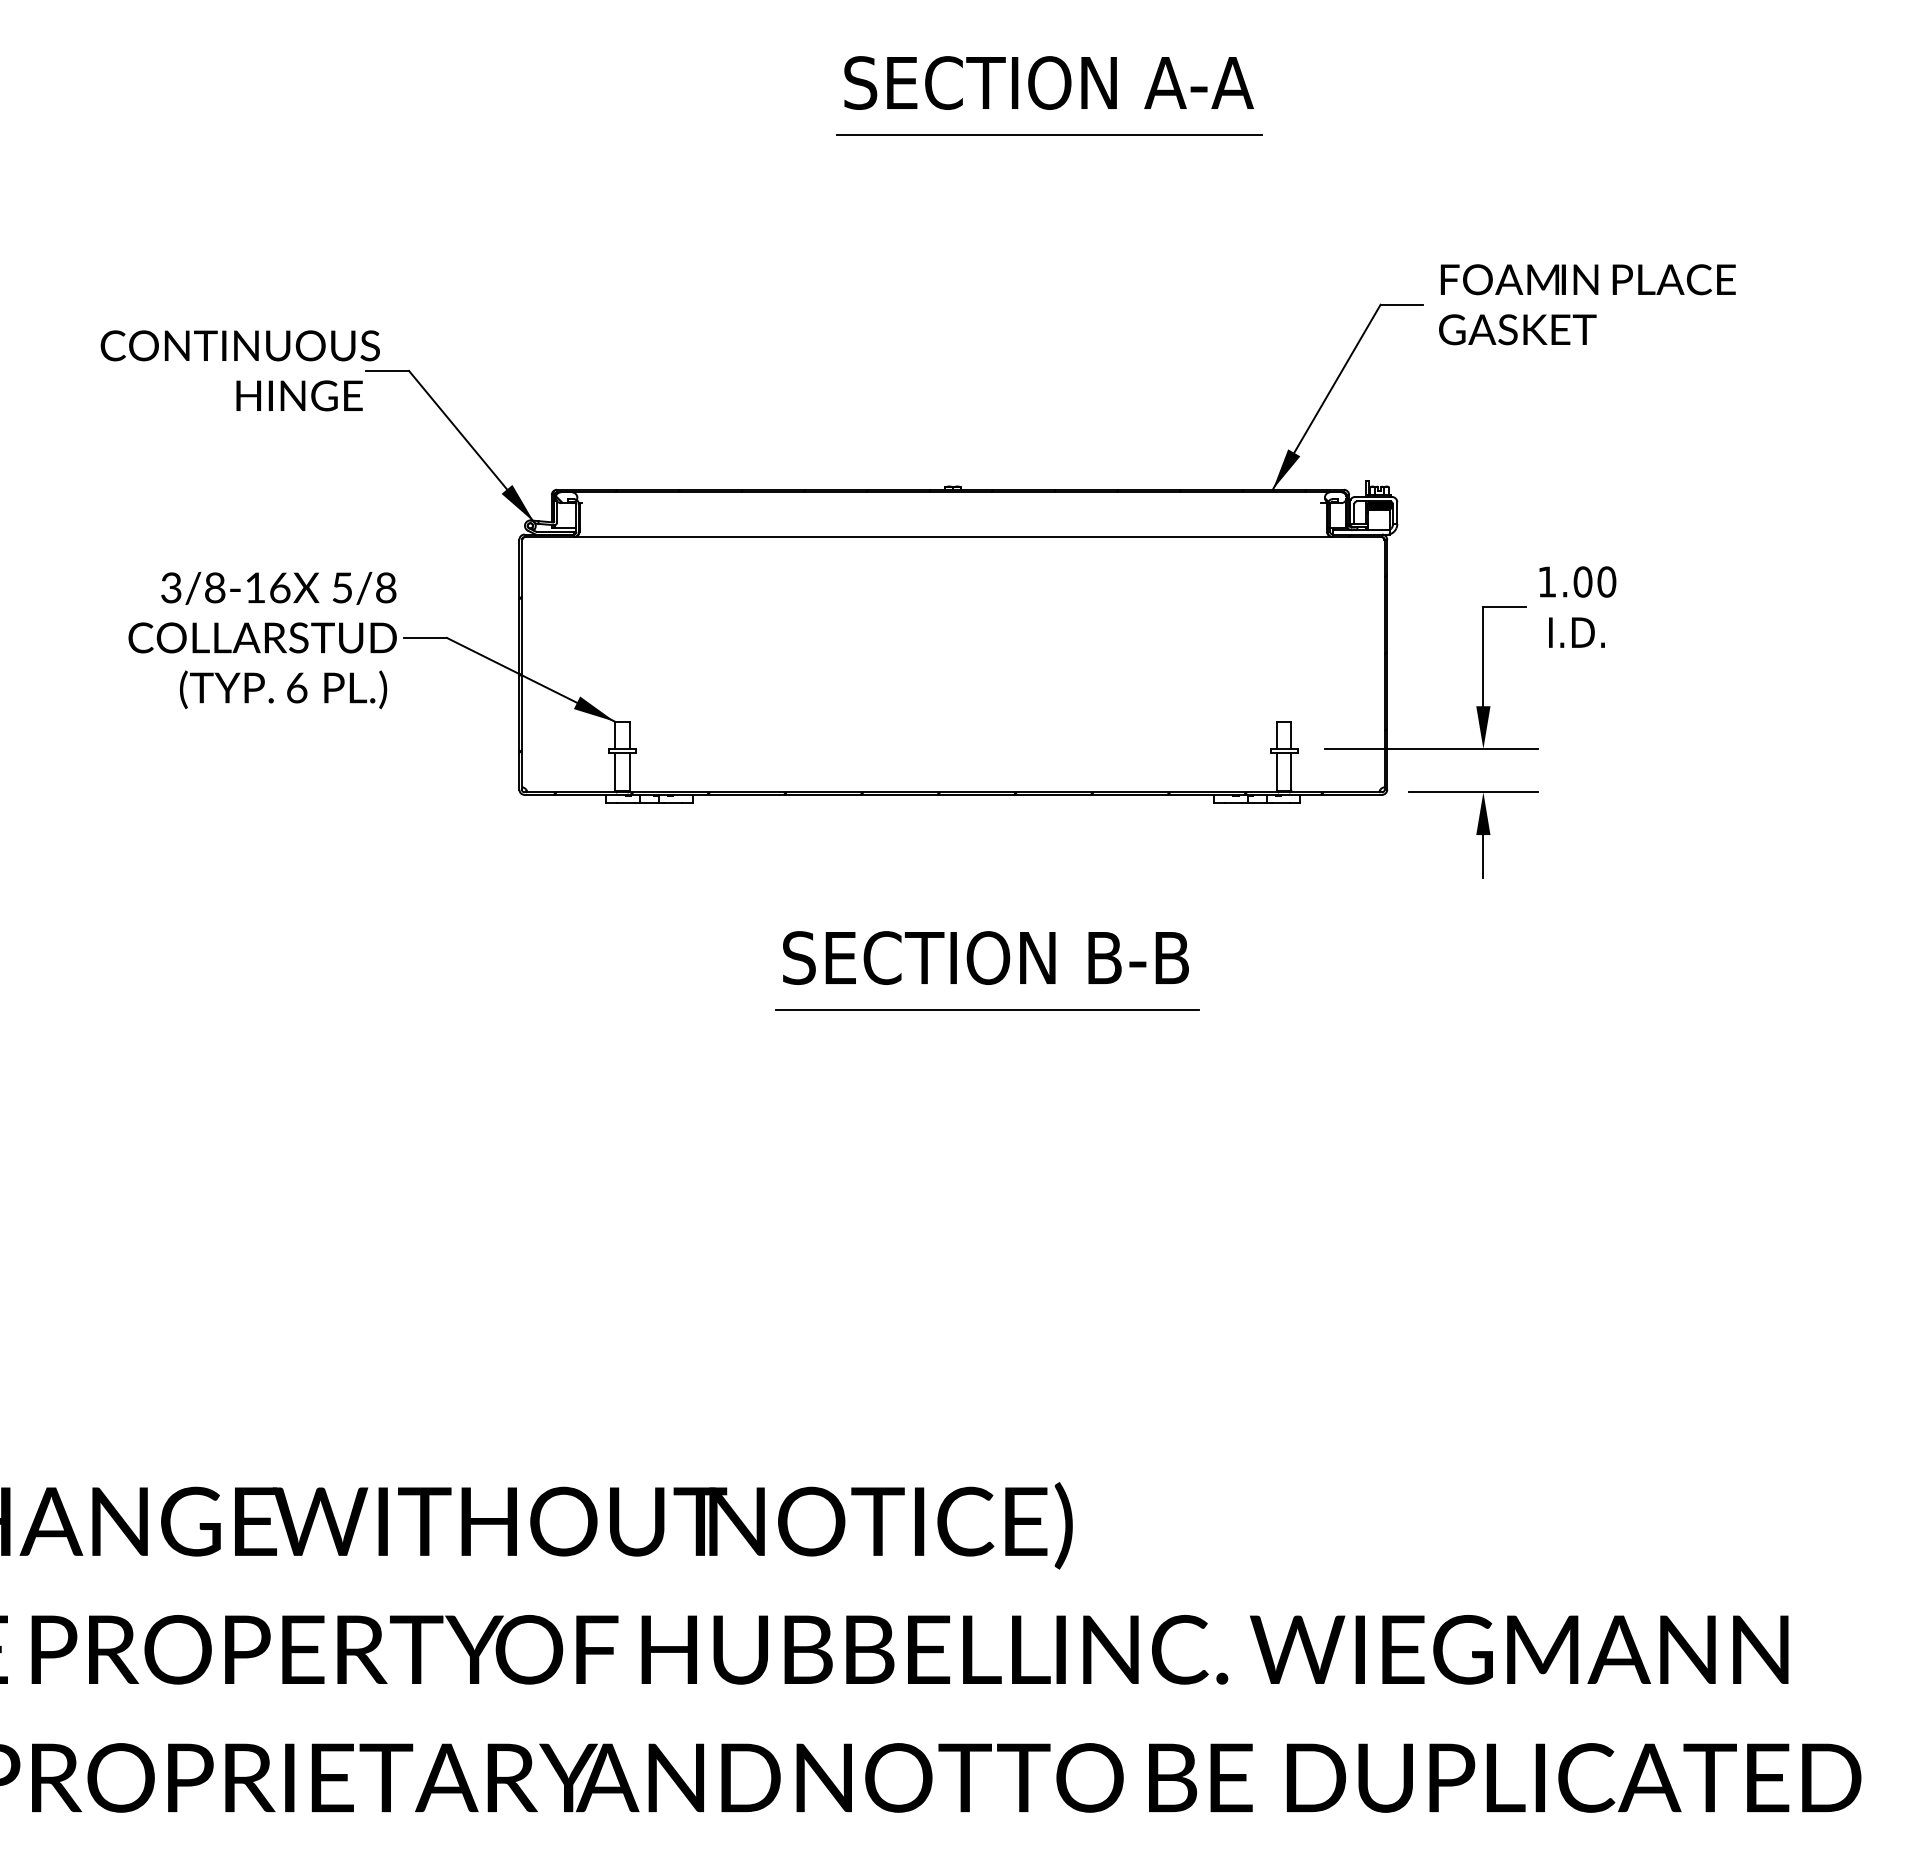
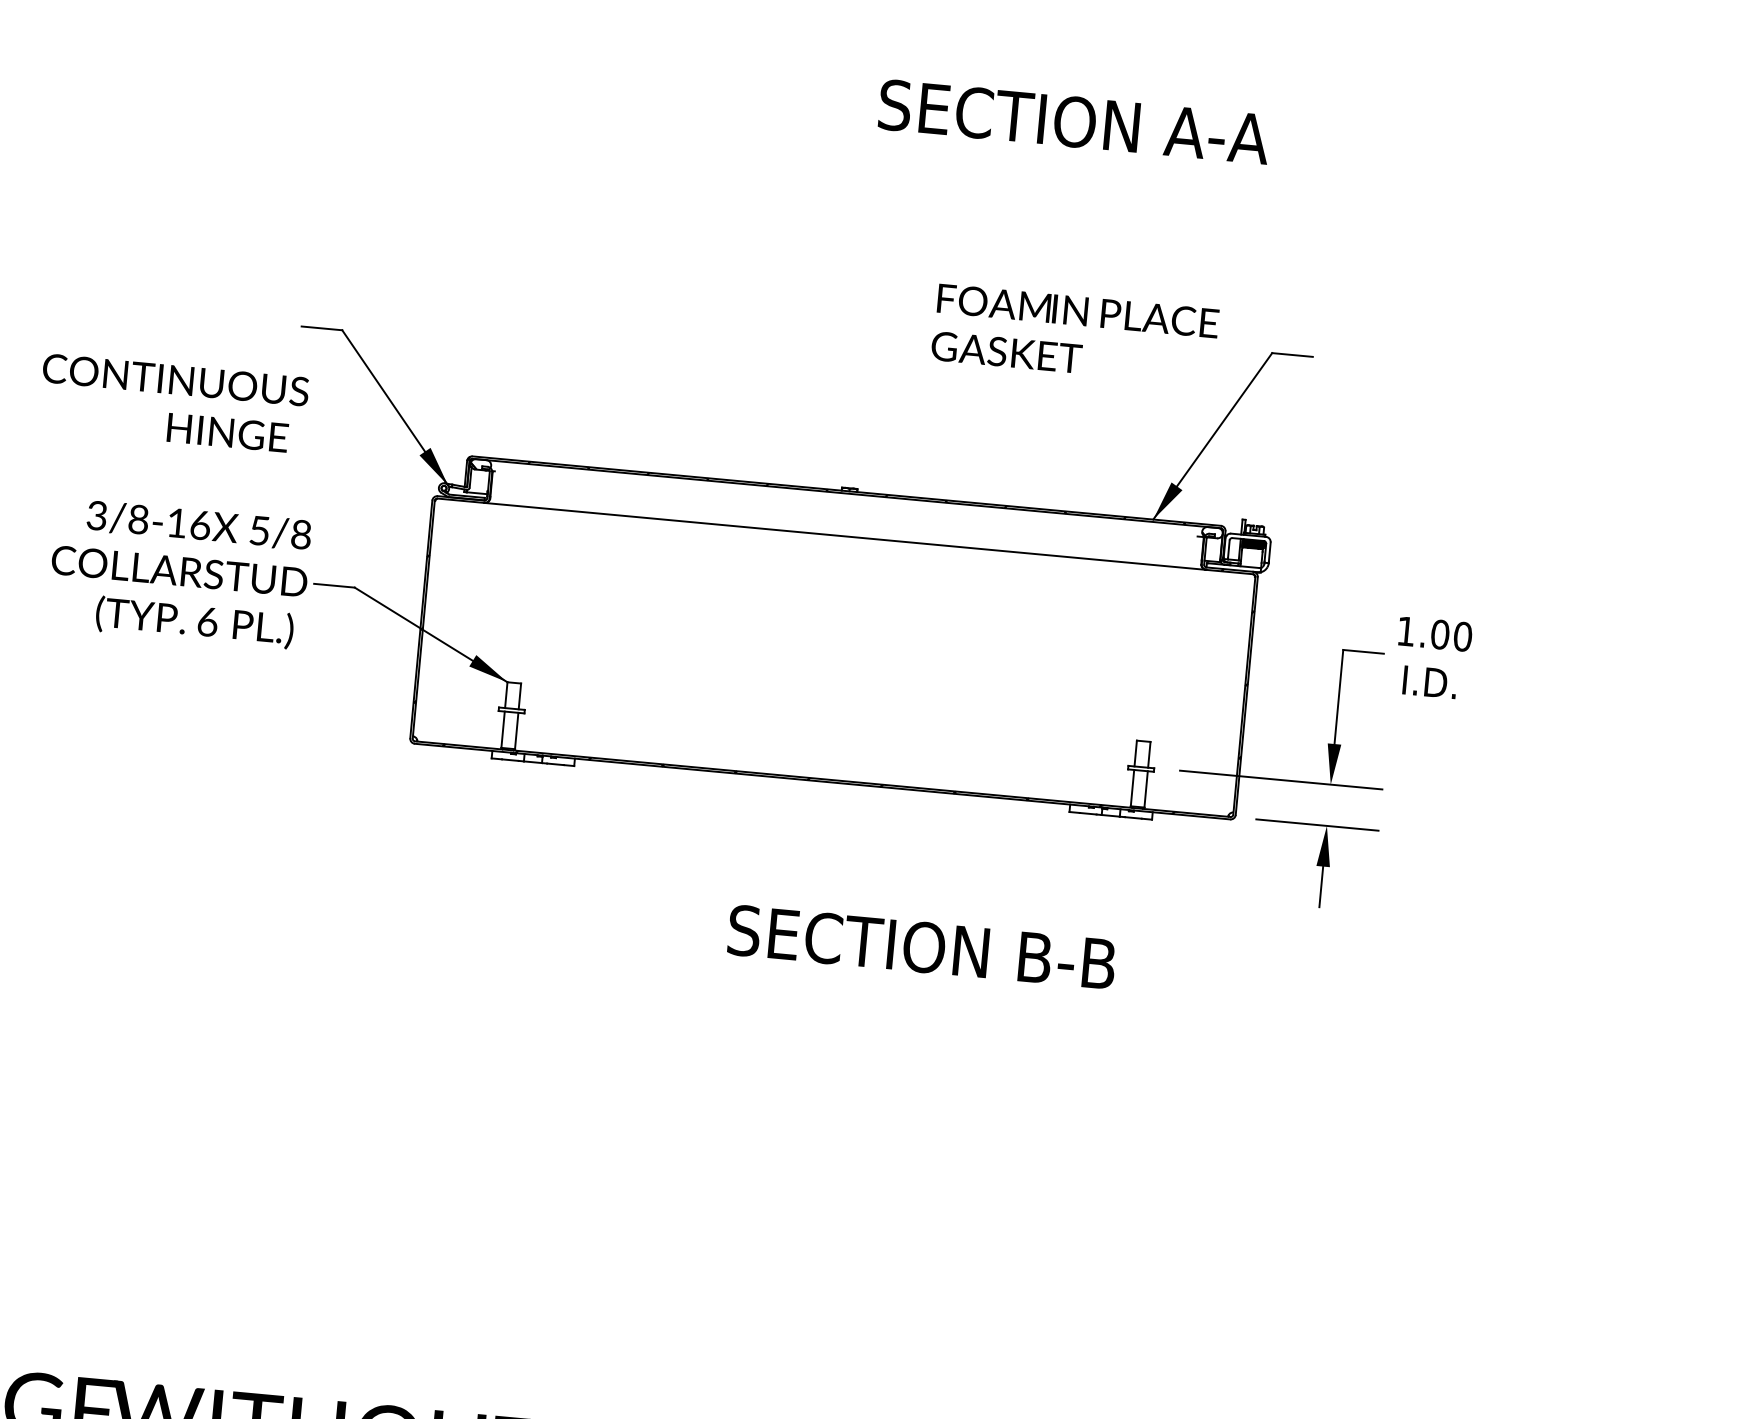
text: (1048, 82) -> (1073, 121), moved
line: (1049, 134) -> (972, 161), removed
text: (1587, 304) -> (1075, 334), moved
text: (239, 370) -> (172, 403), moved
text: (985, 957) -> (921, 946), moved
line: (987, 1009) -> (836, 988), removed

